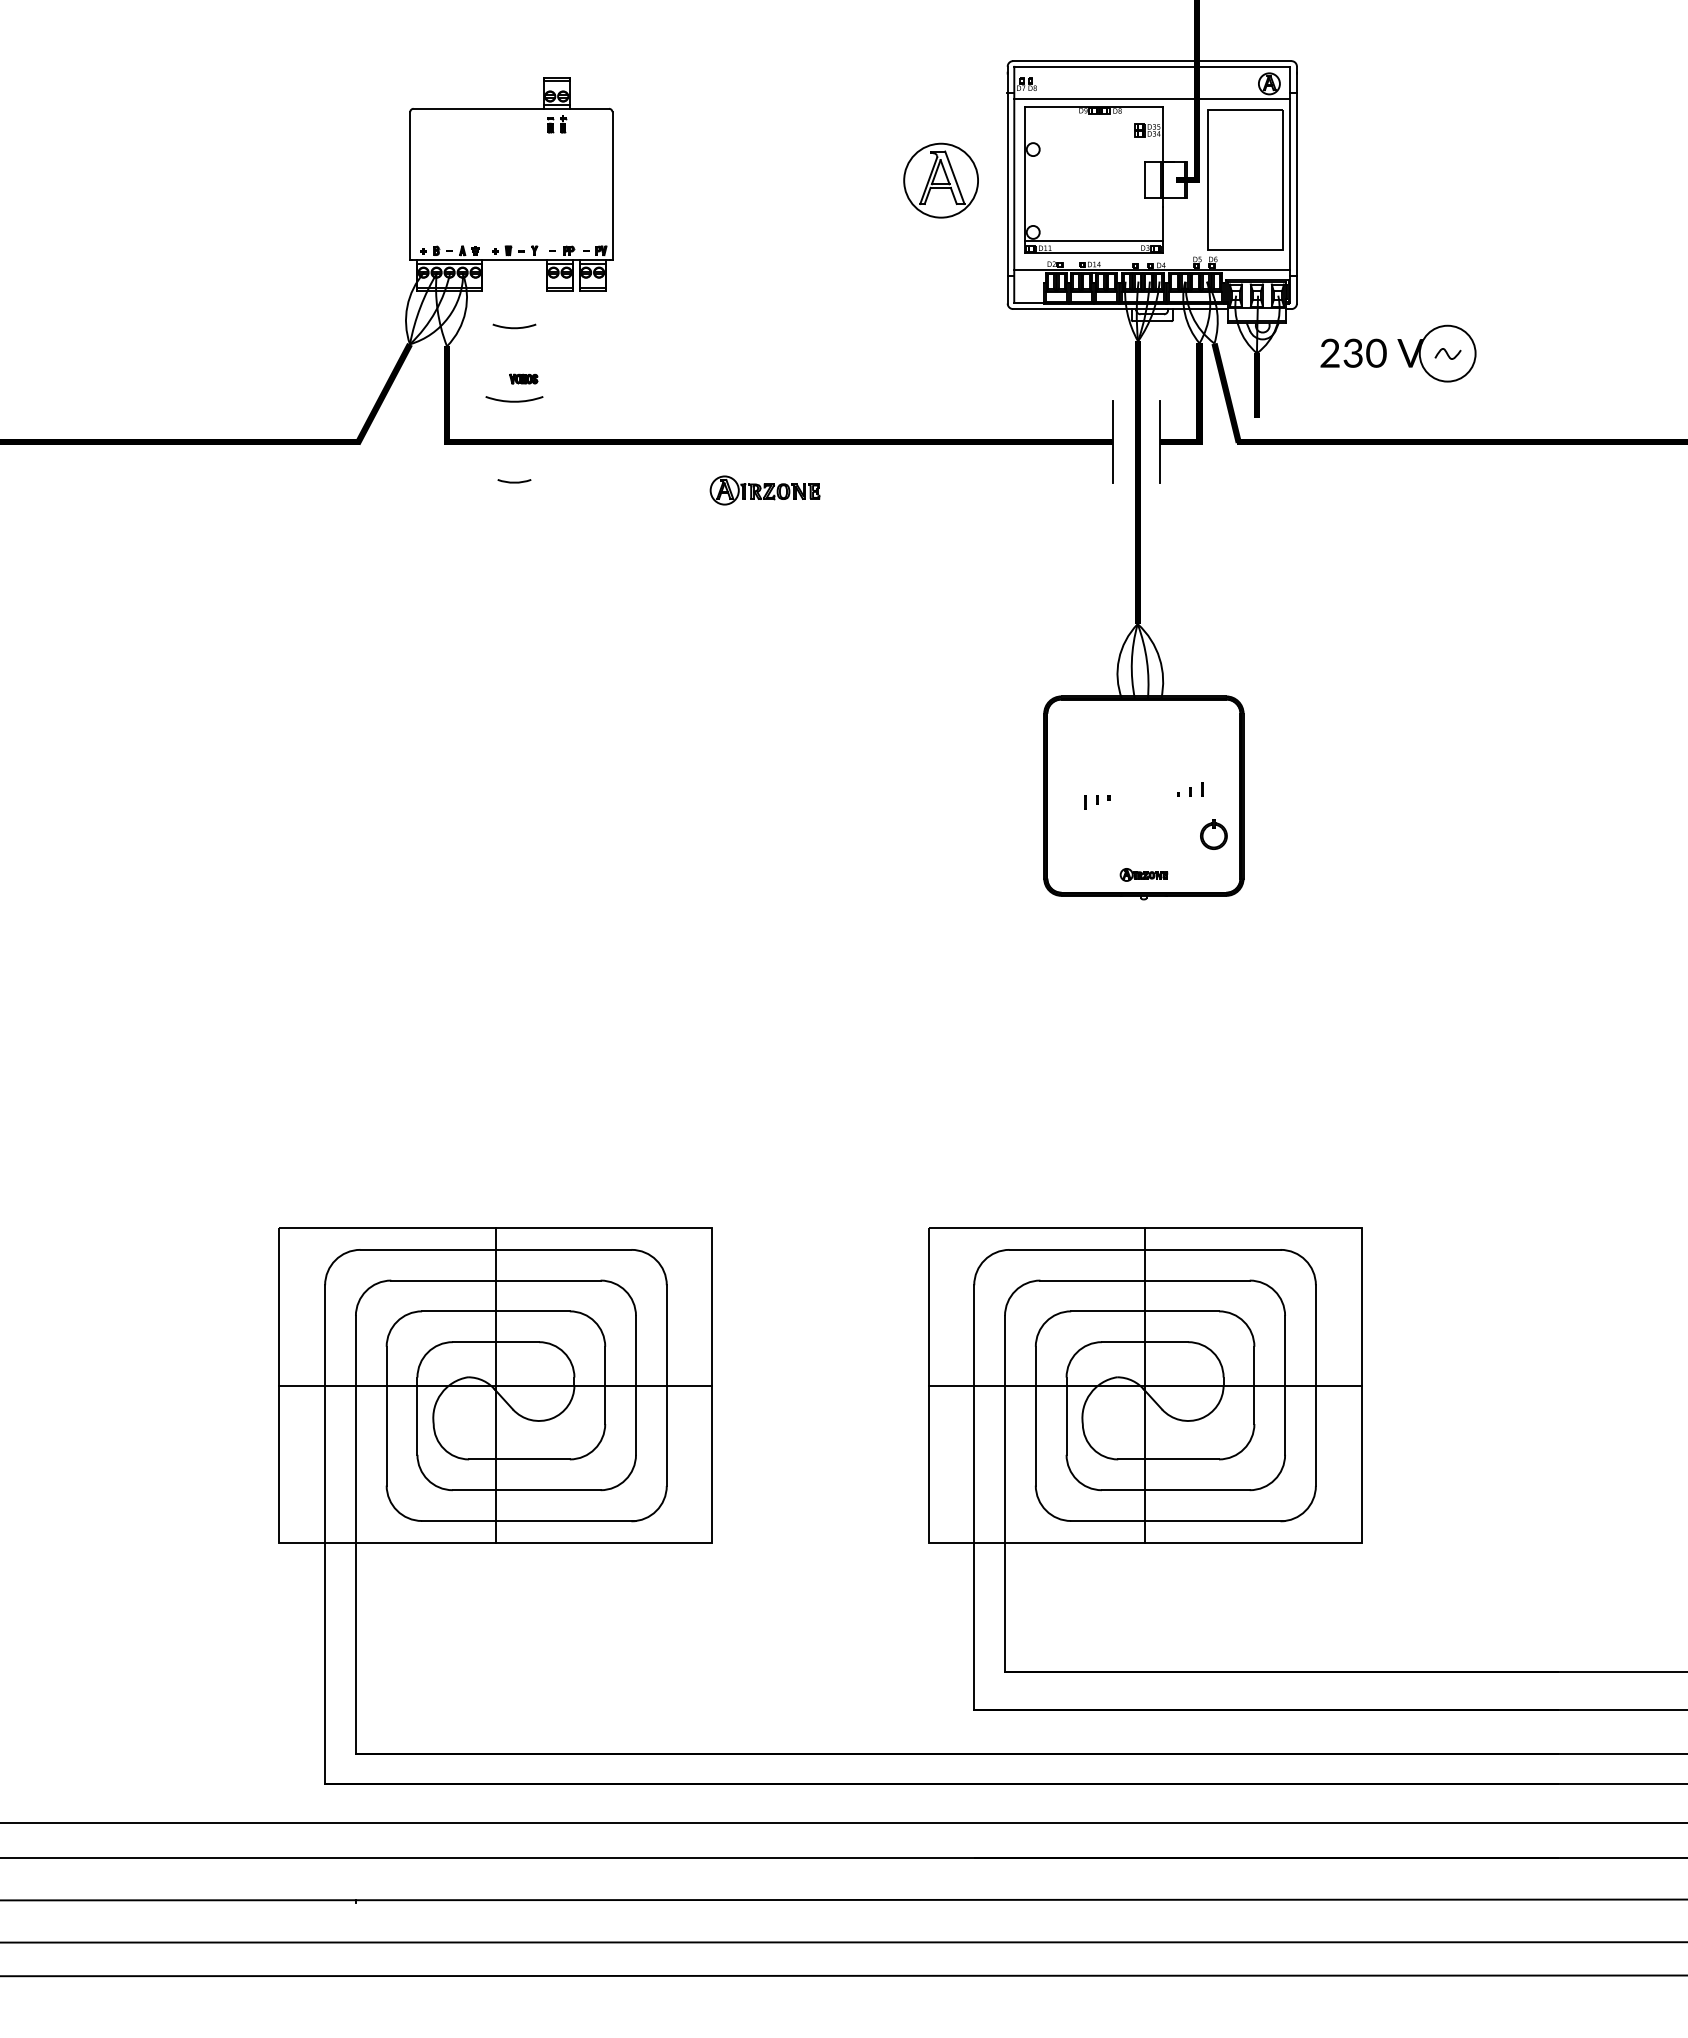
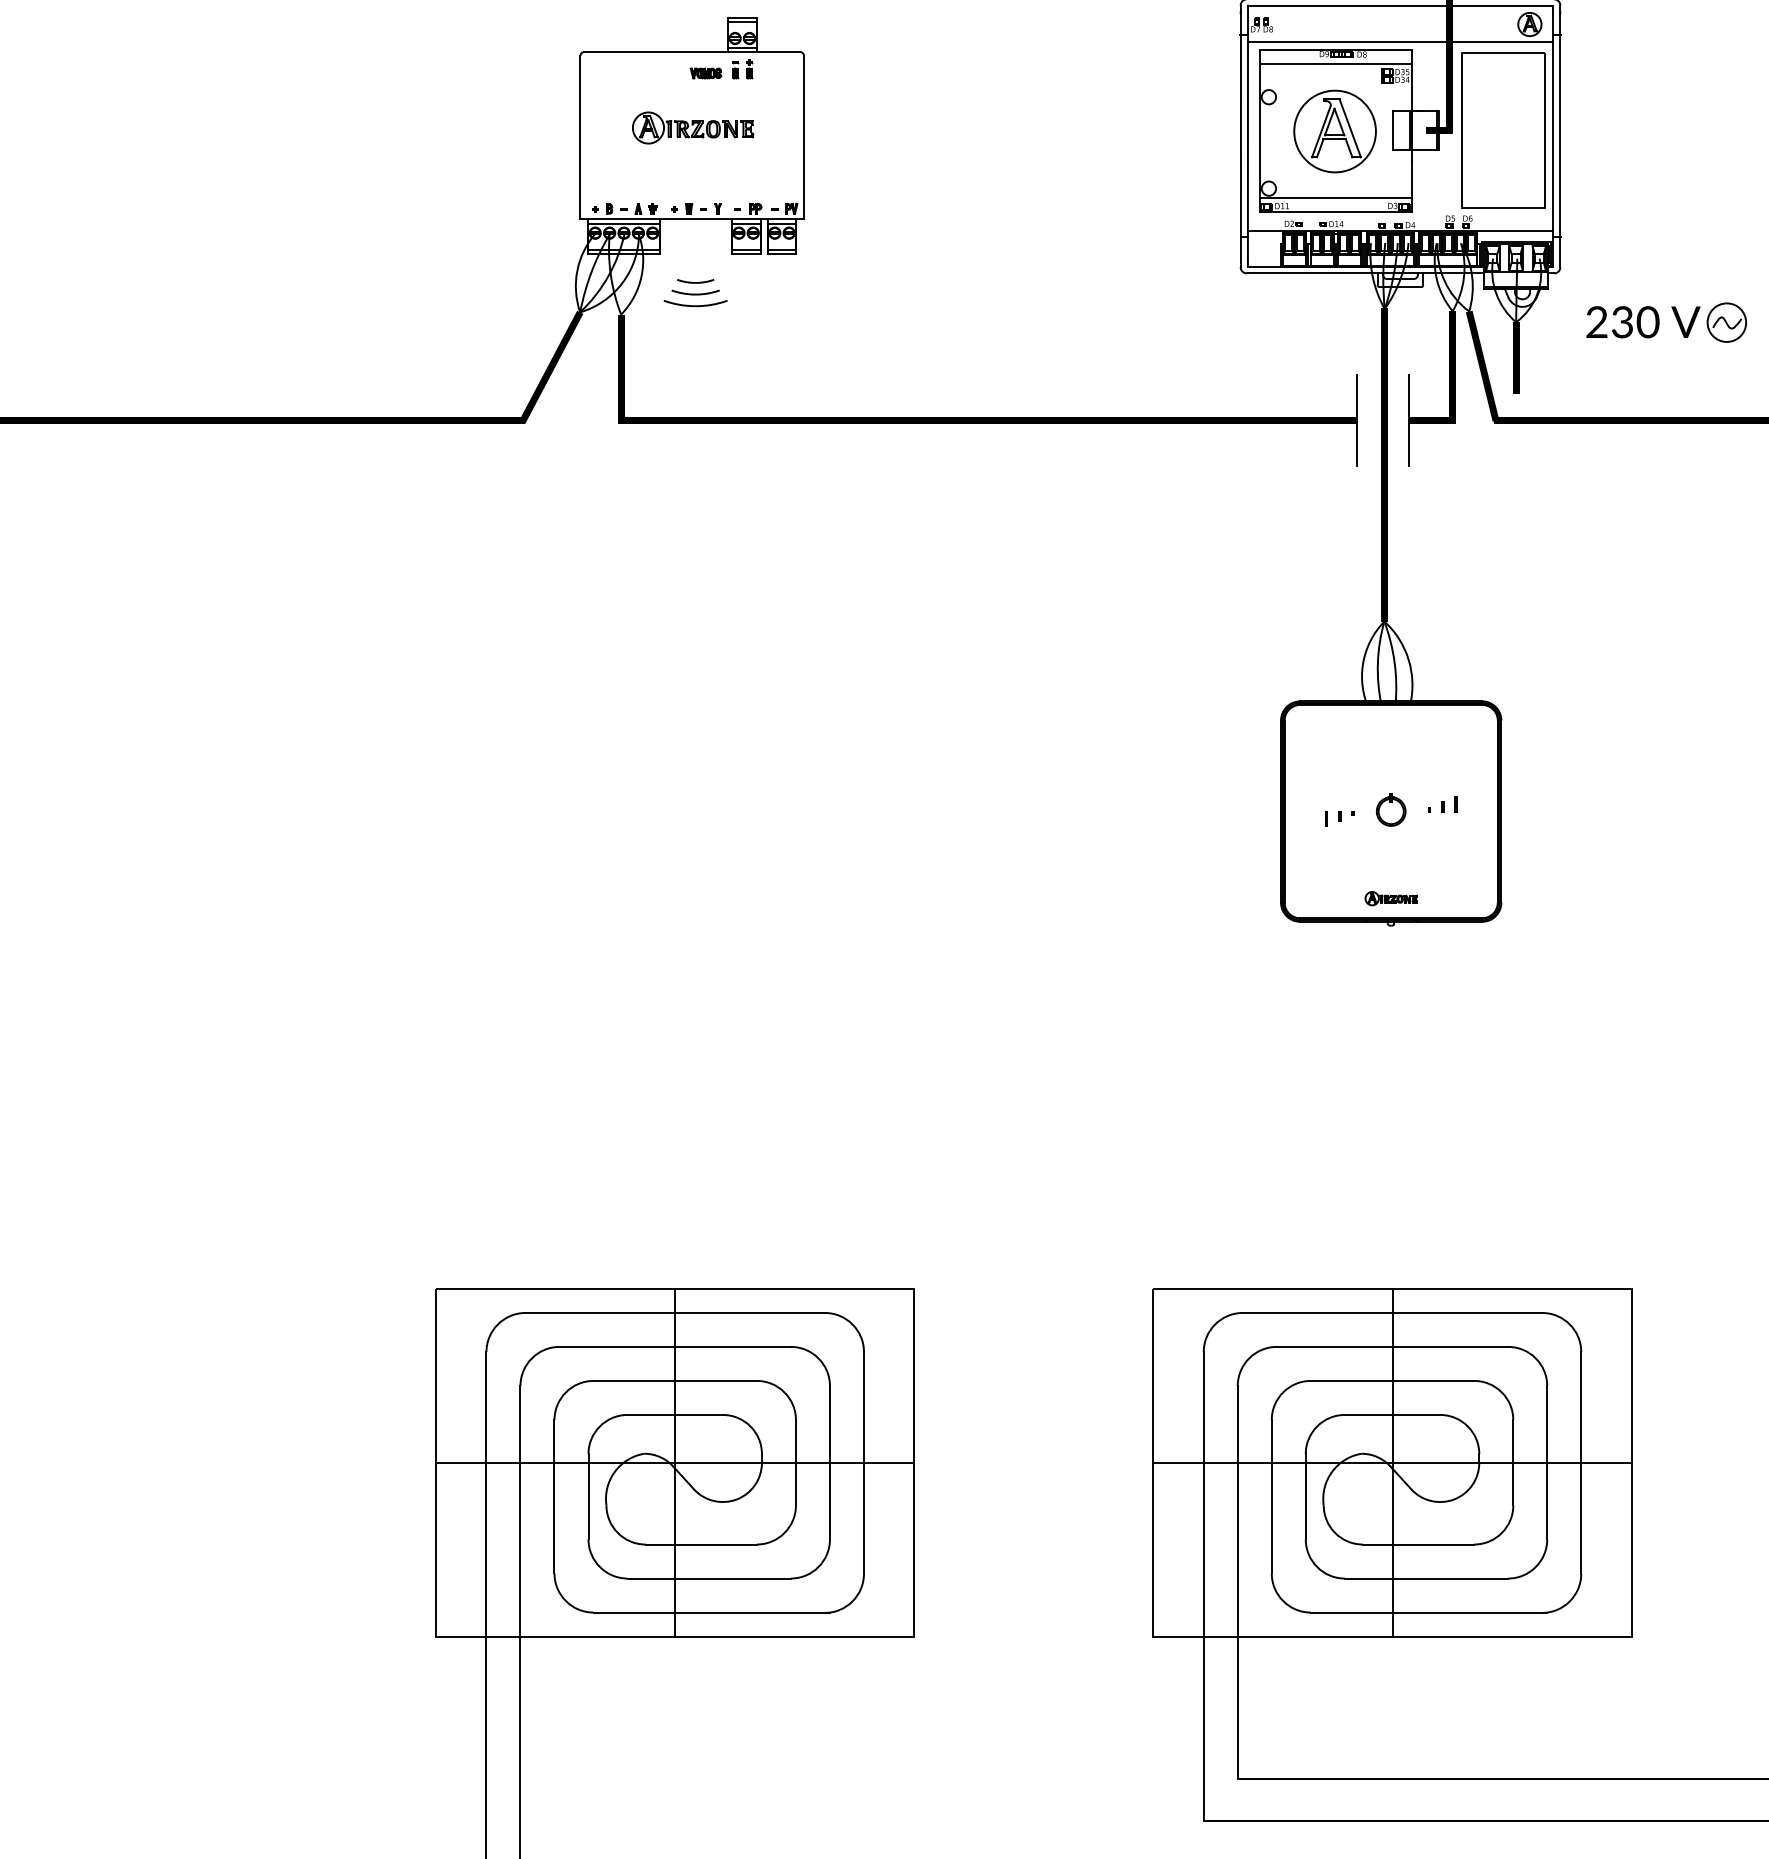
line: (1093, 119) -> (1335, 63), added
part: (940, 180) -> (1334, 131), moved
circle: (1447, 353) -> (1726, 322), size x0.62
part: (523, 378) -> (705, 72), moved
arc: (514, 400) -> (695, 304), moved
arc: (514, 481) -> (695, 281), moved
part: (764, 490) -> (692, 127), moved
part: (1213, 834) -> (1390, 809), moved

